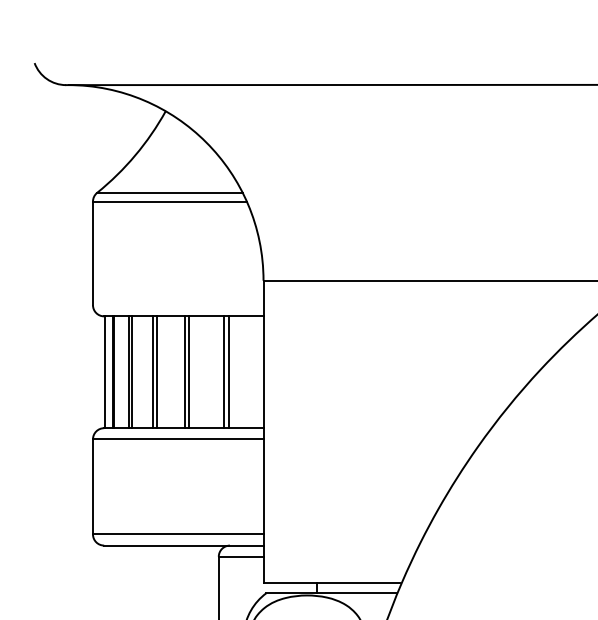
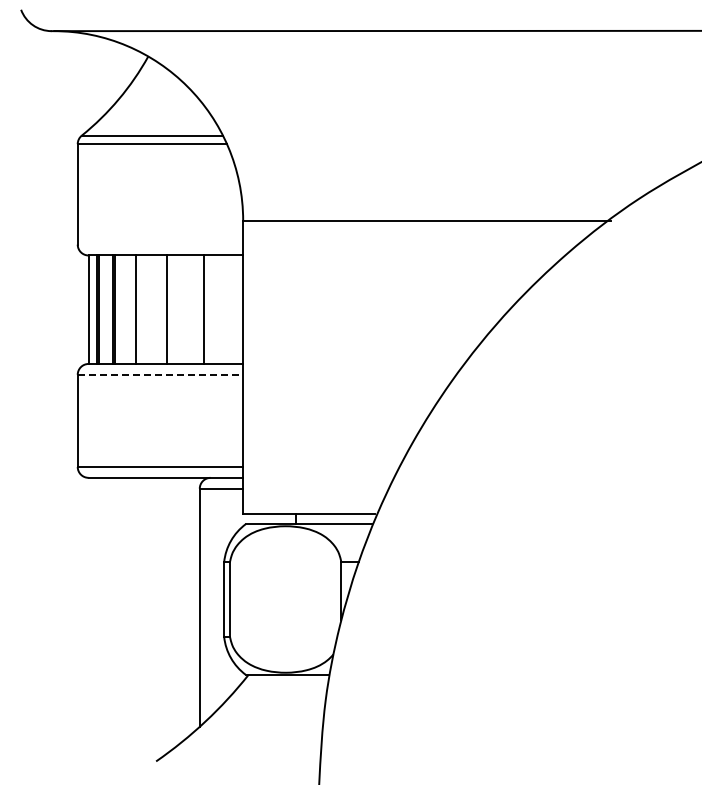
line: (156, 372) -> (139, 309), removed
line: (189, 372) -> (171, 309), removed
line: (228, 372) -> (209, 309), removed
line: (178, 439) -> (160, 374), solid -> dashed

